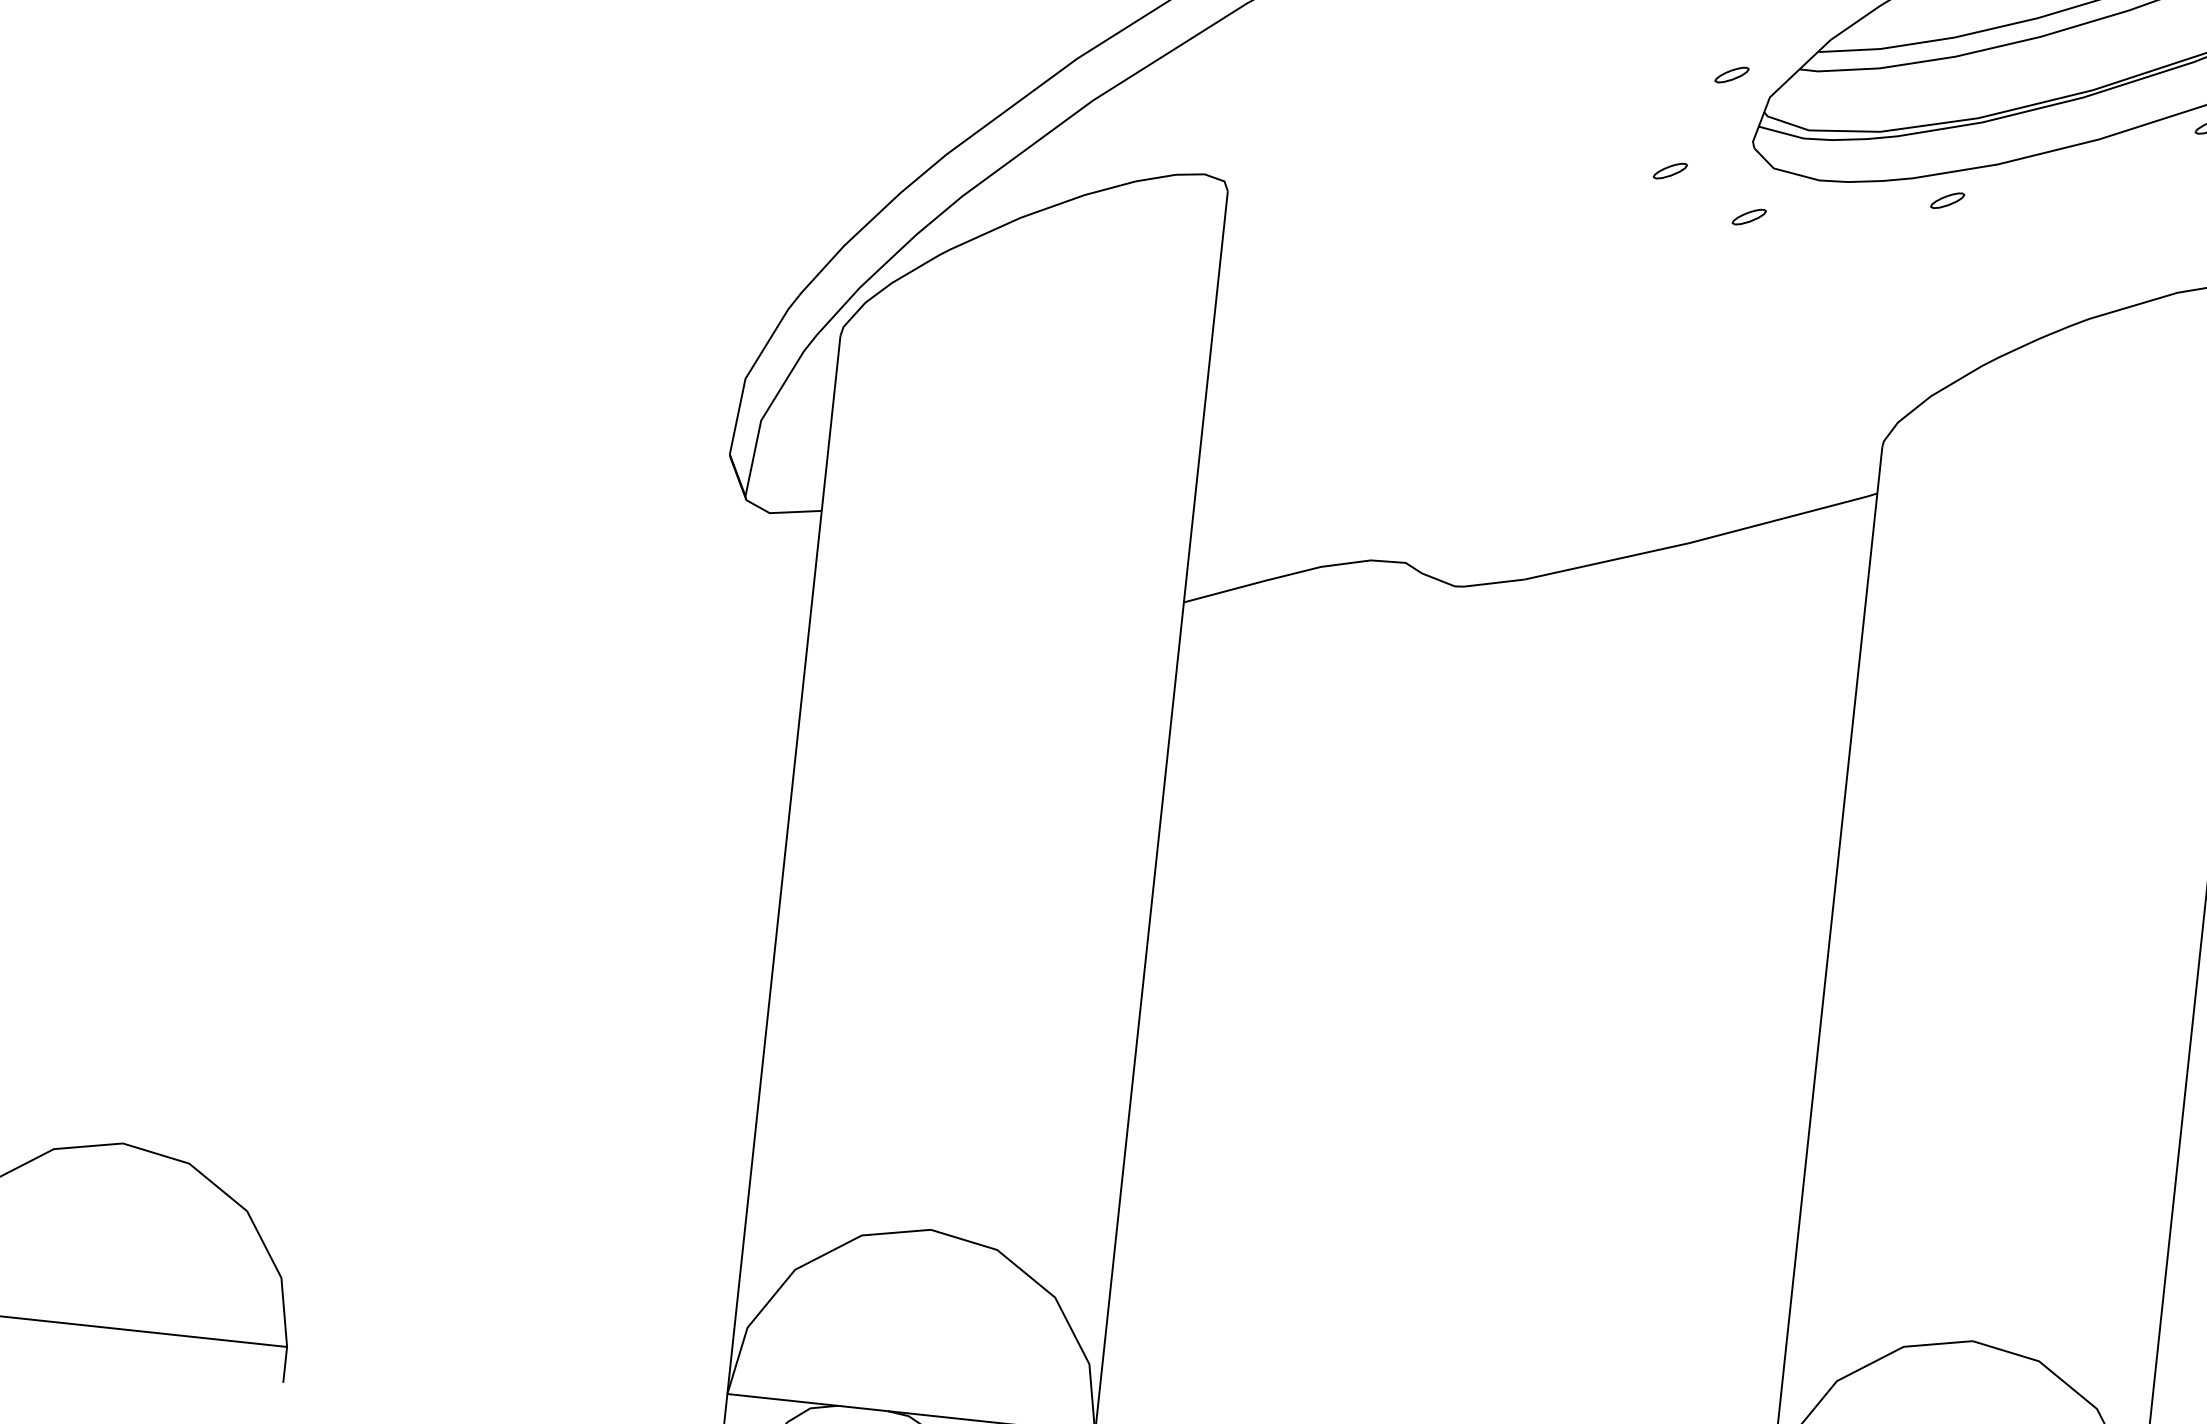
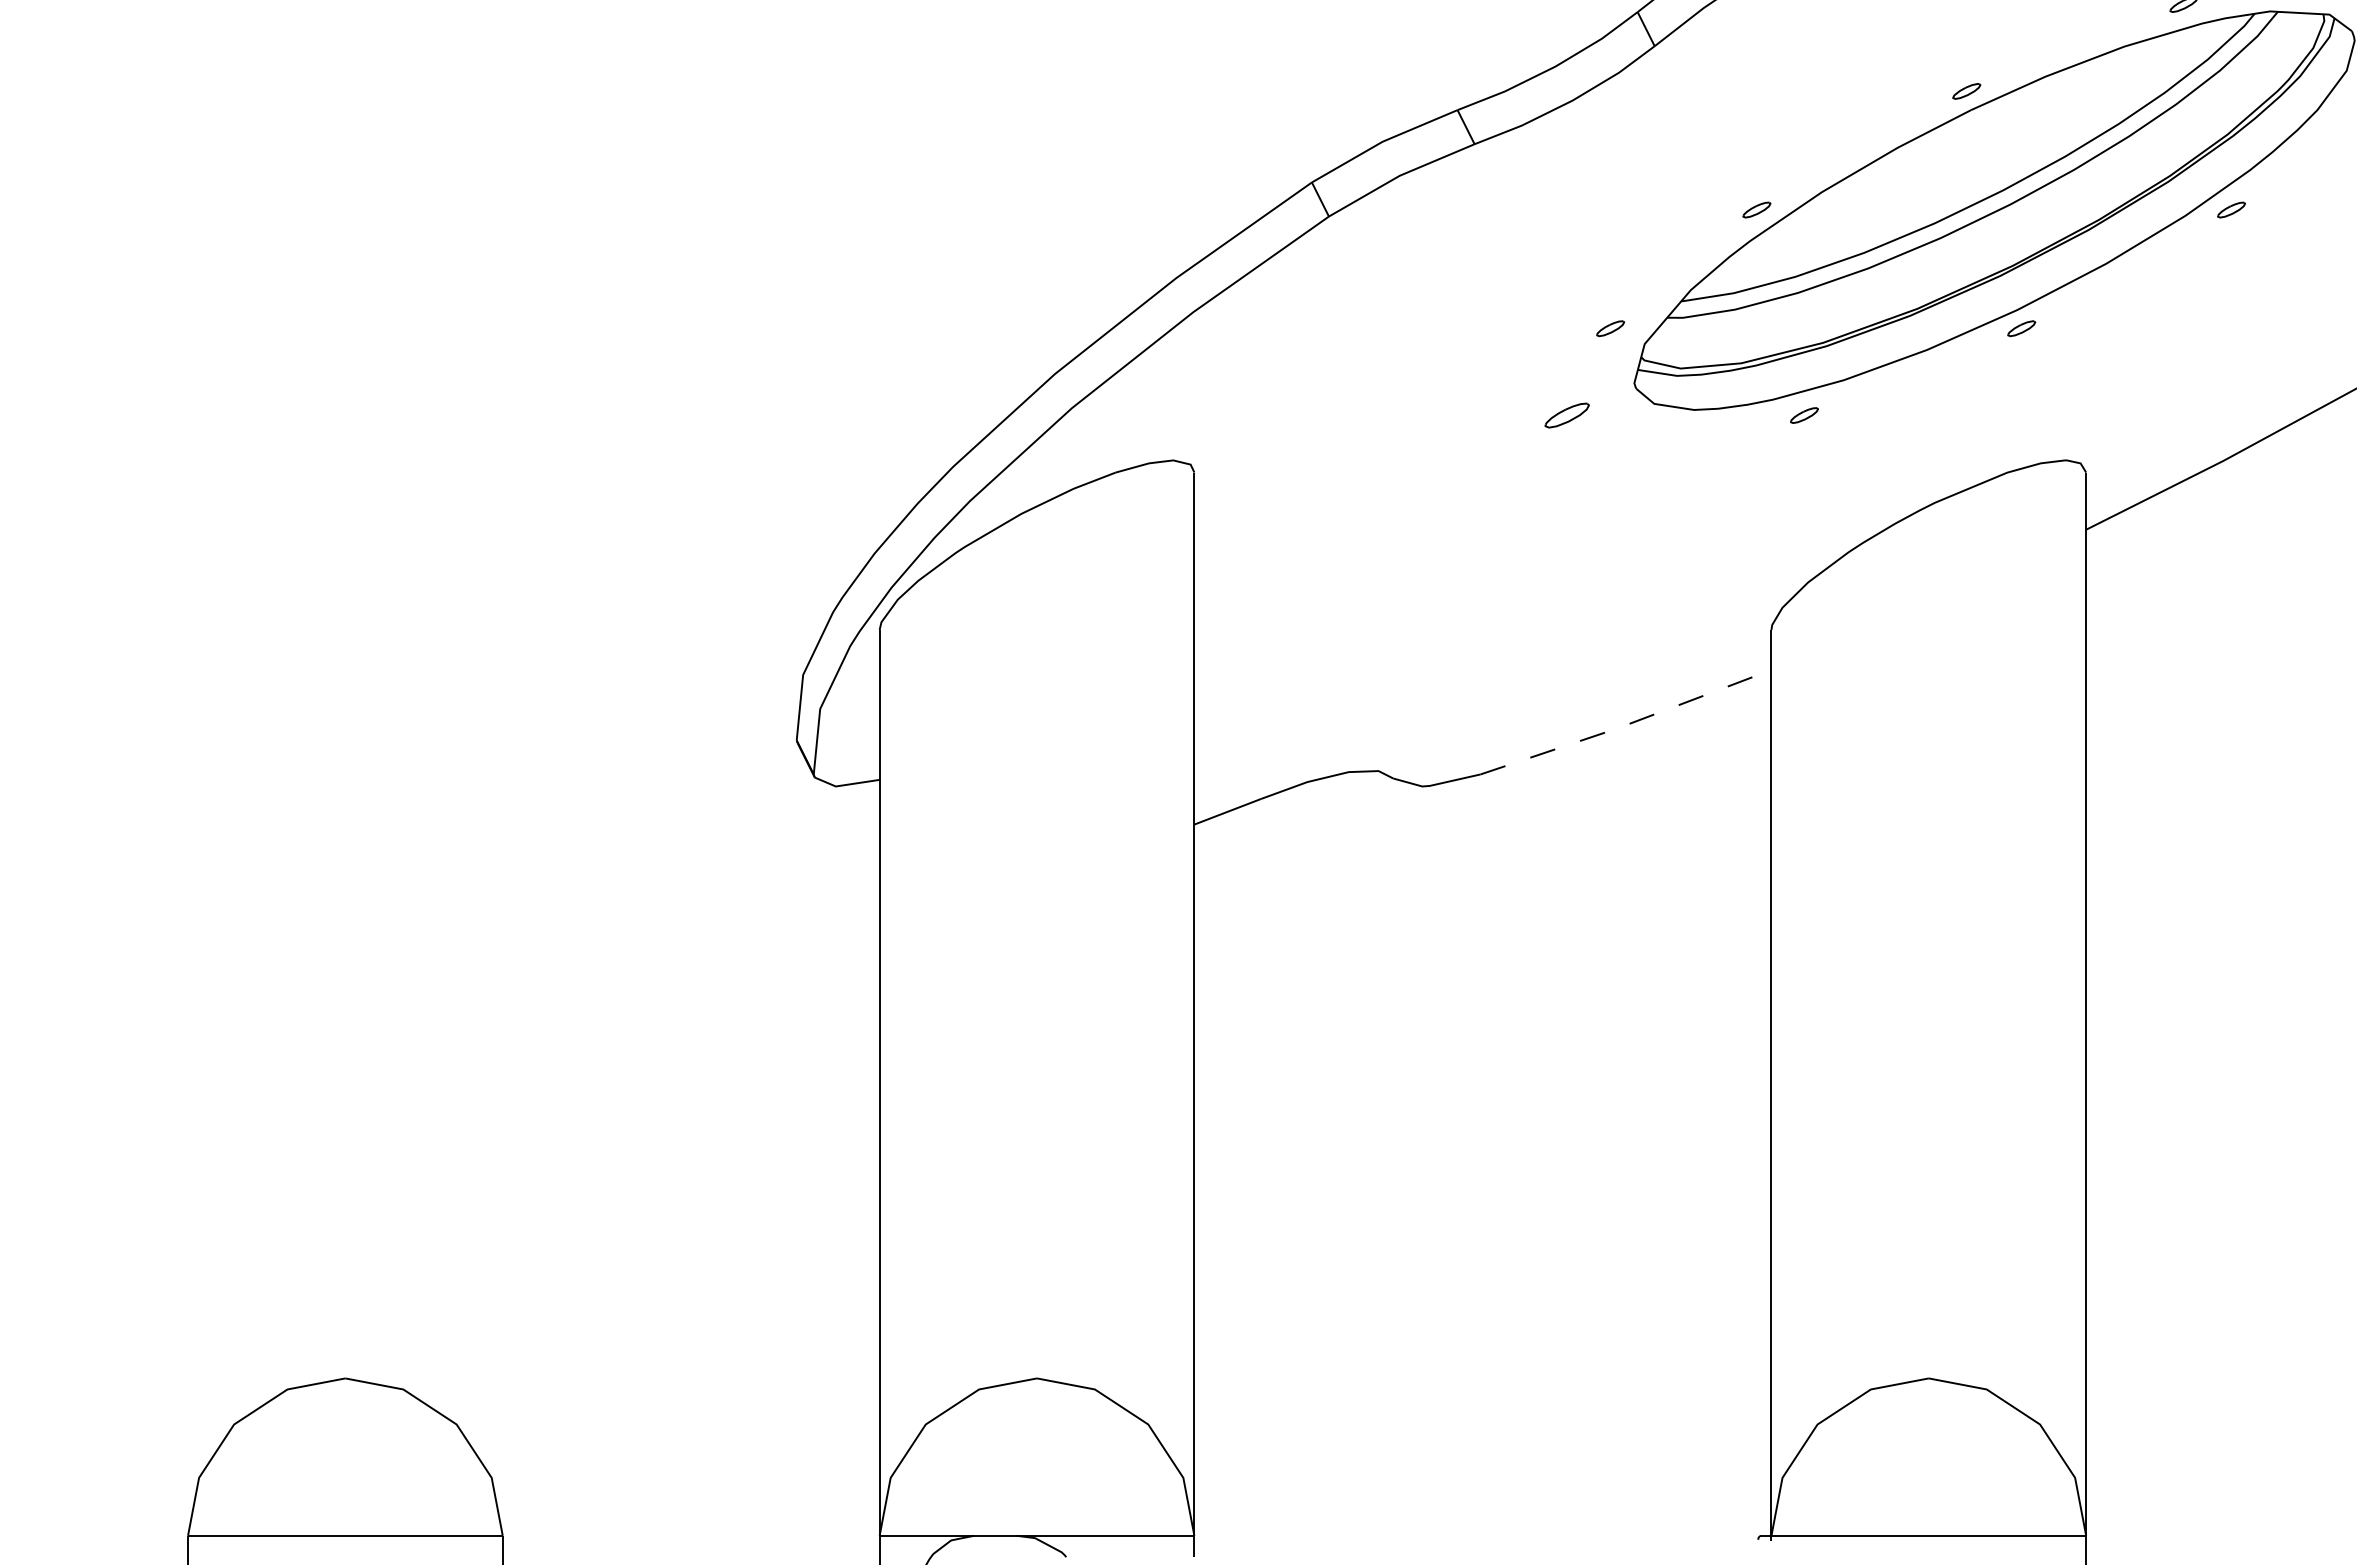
part: (1669, 170) -> (1566, 415), size x1.6
part: (1748, 217) -> (1637, 447), removed
line: (1703, 539) -> (1628, 724), solid -> dashed

